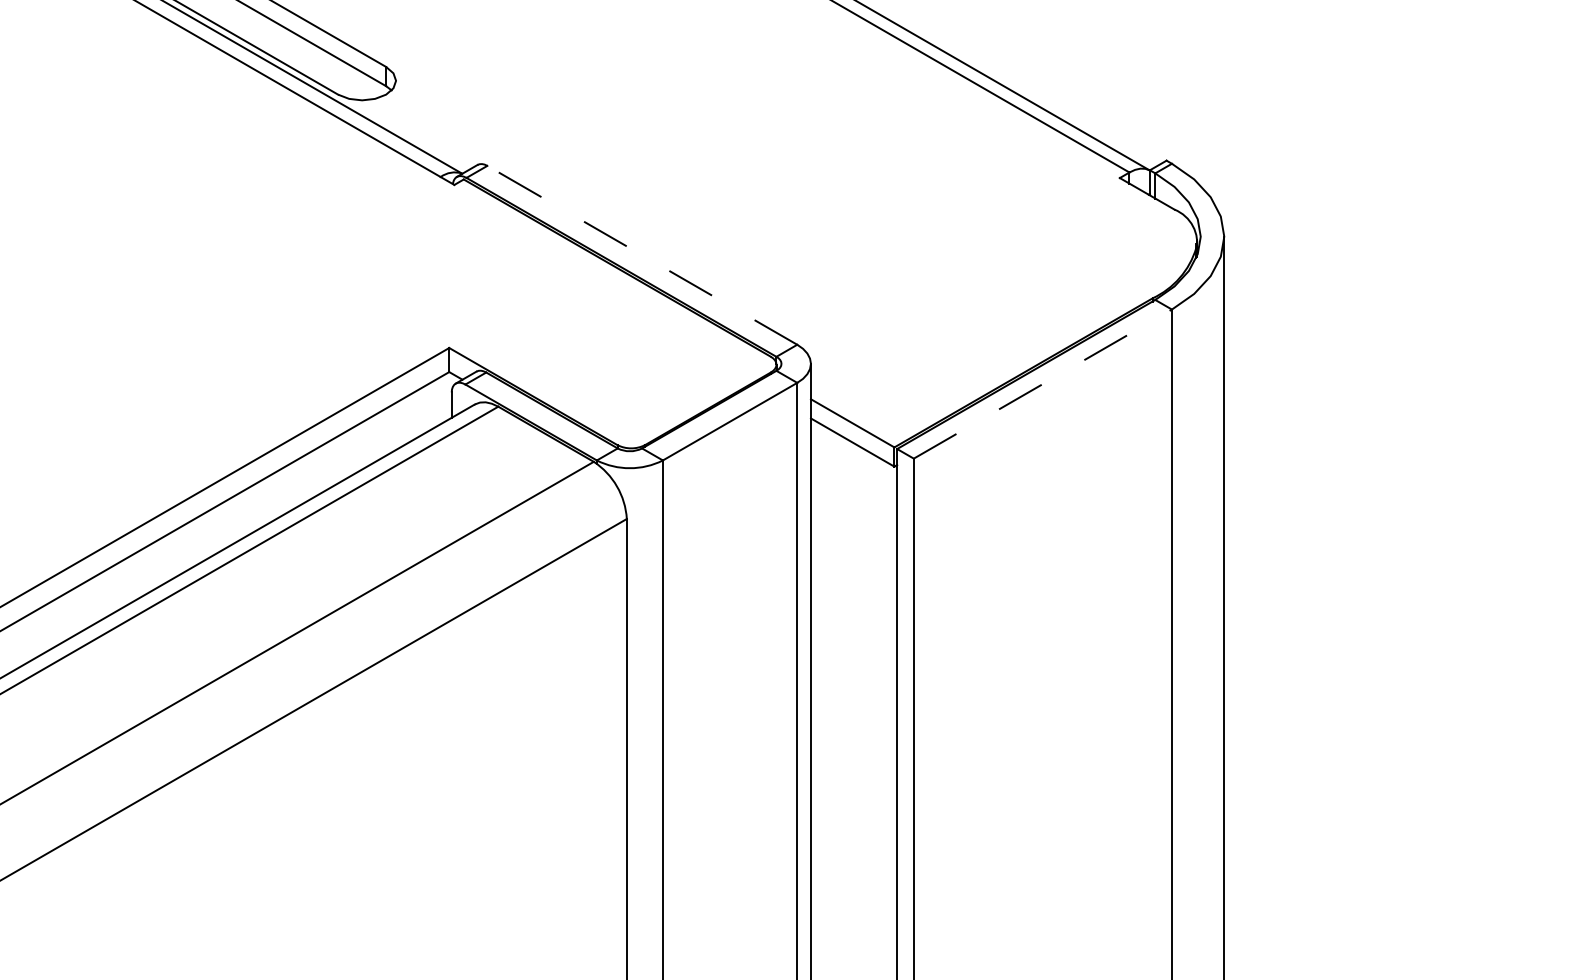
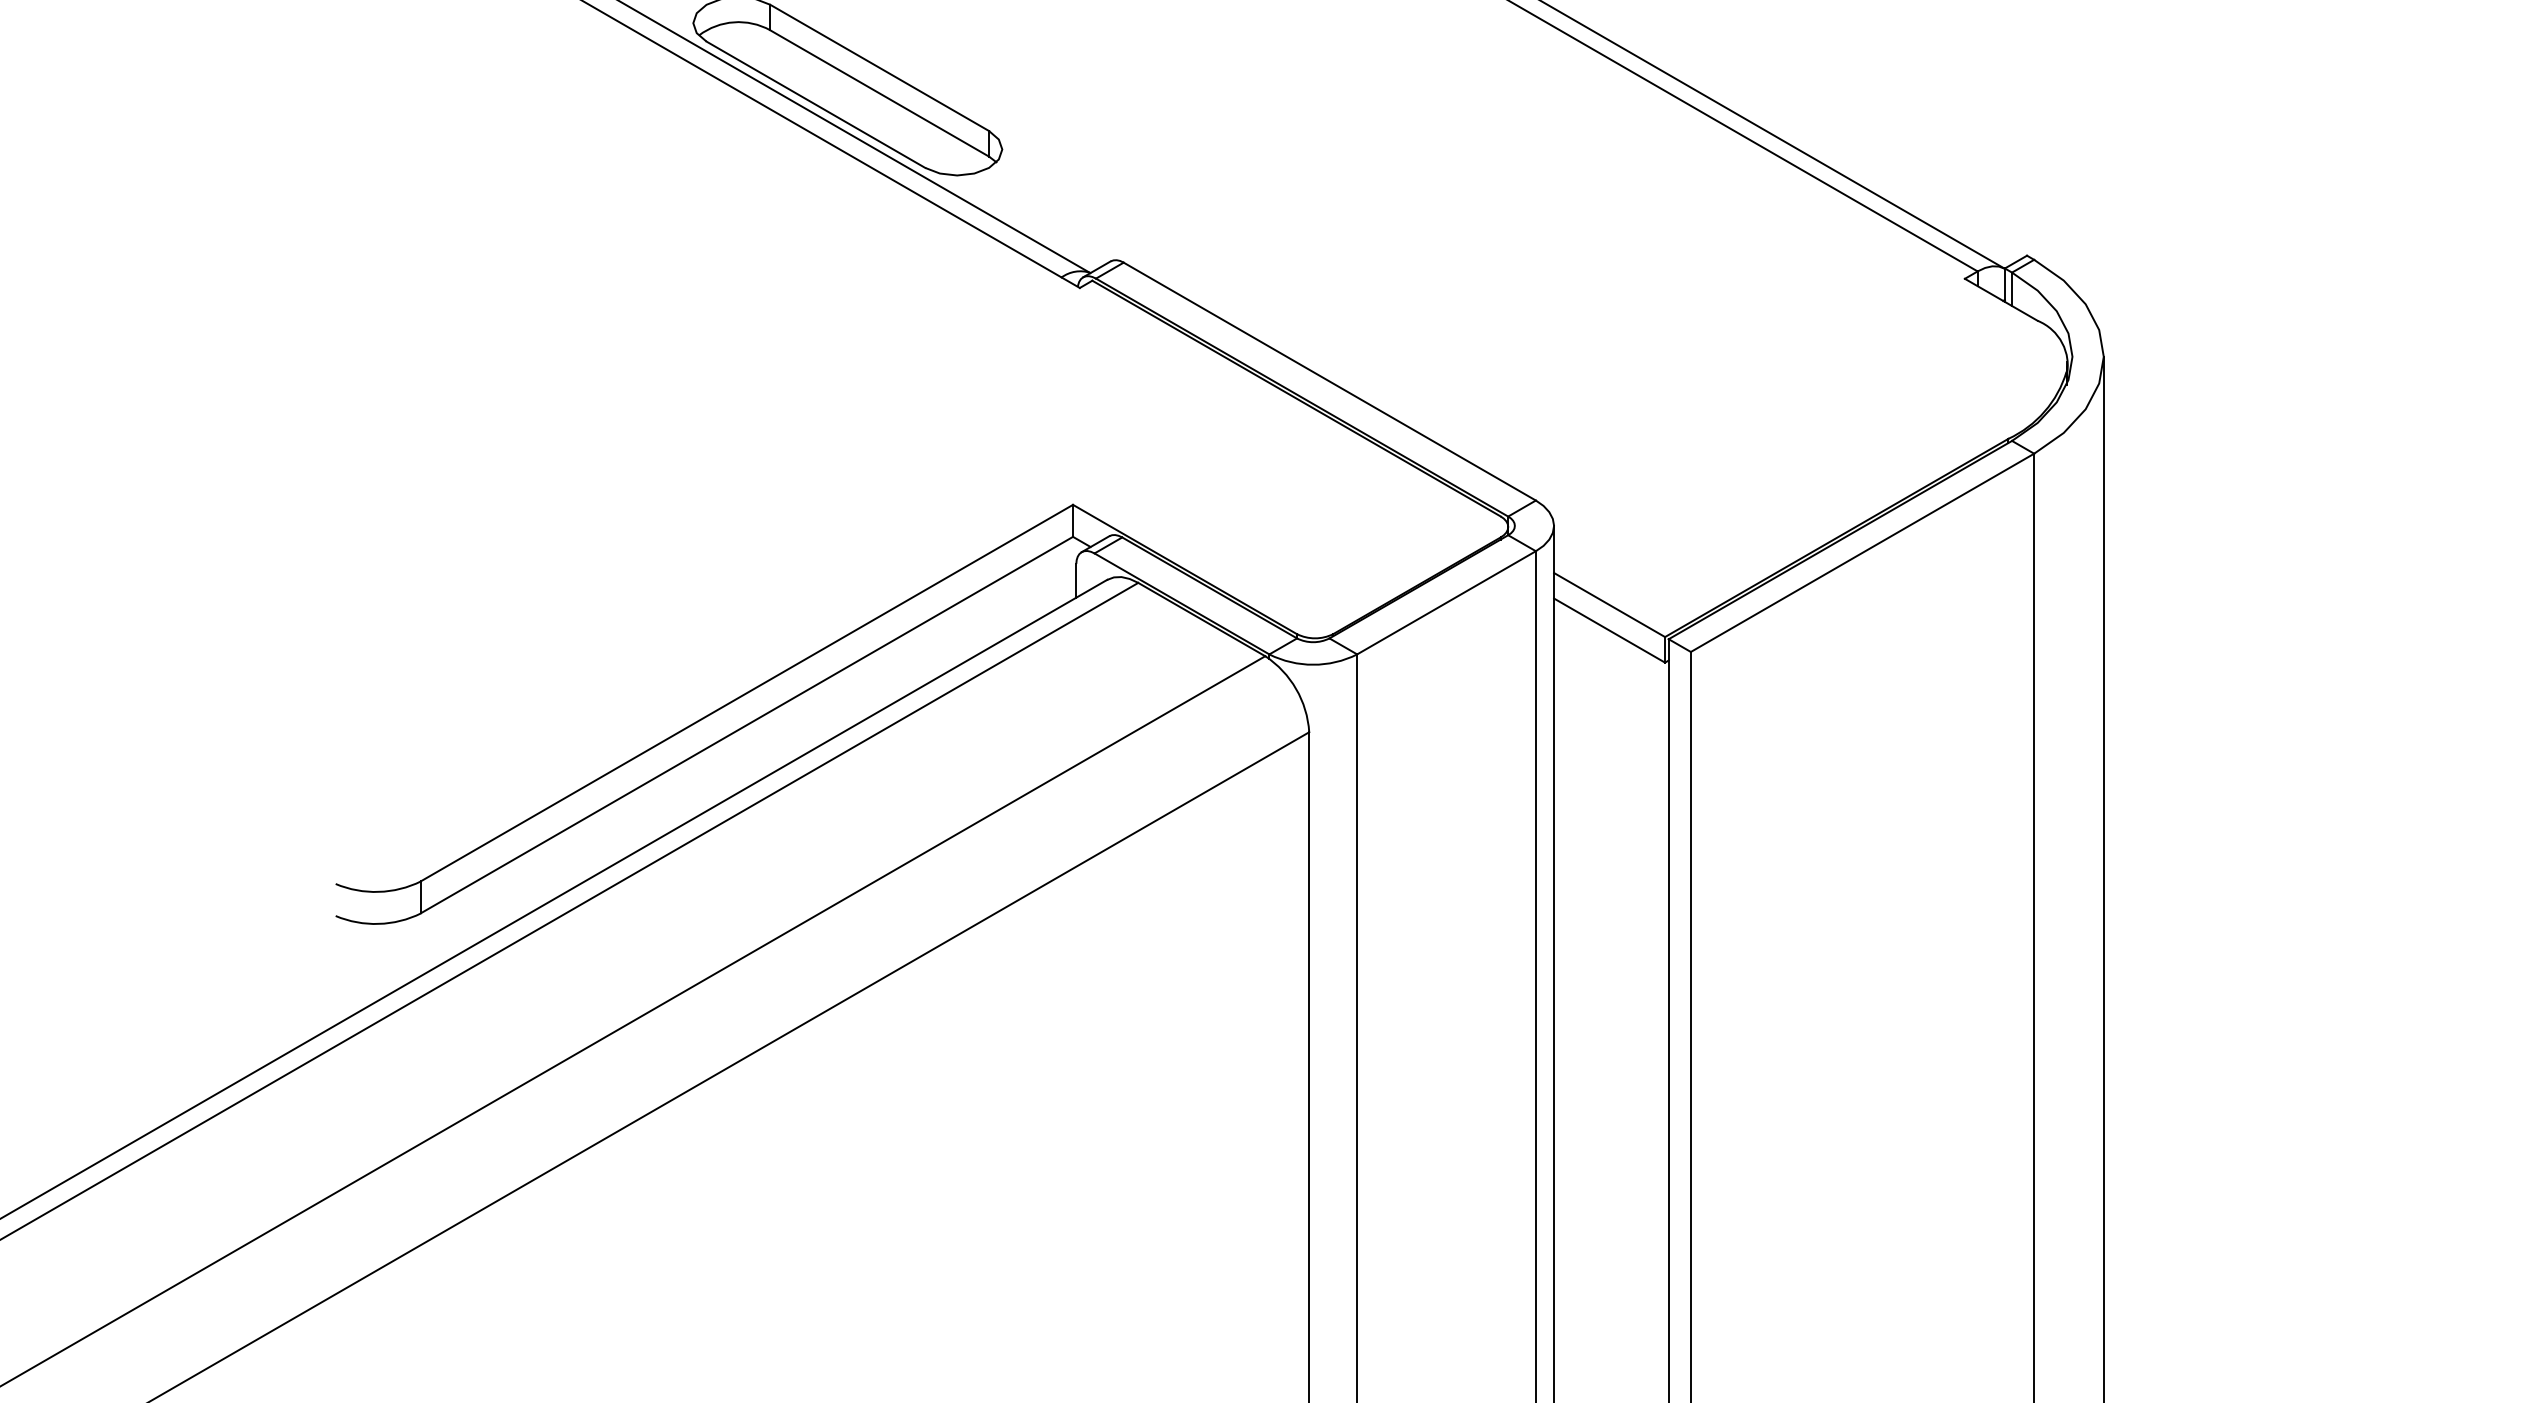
line: (642, 255) -> (1329, 381), dashed -> solid
line: (1042, 383) -> (1862, 552), dashed -> solid

